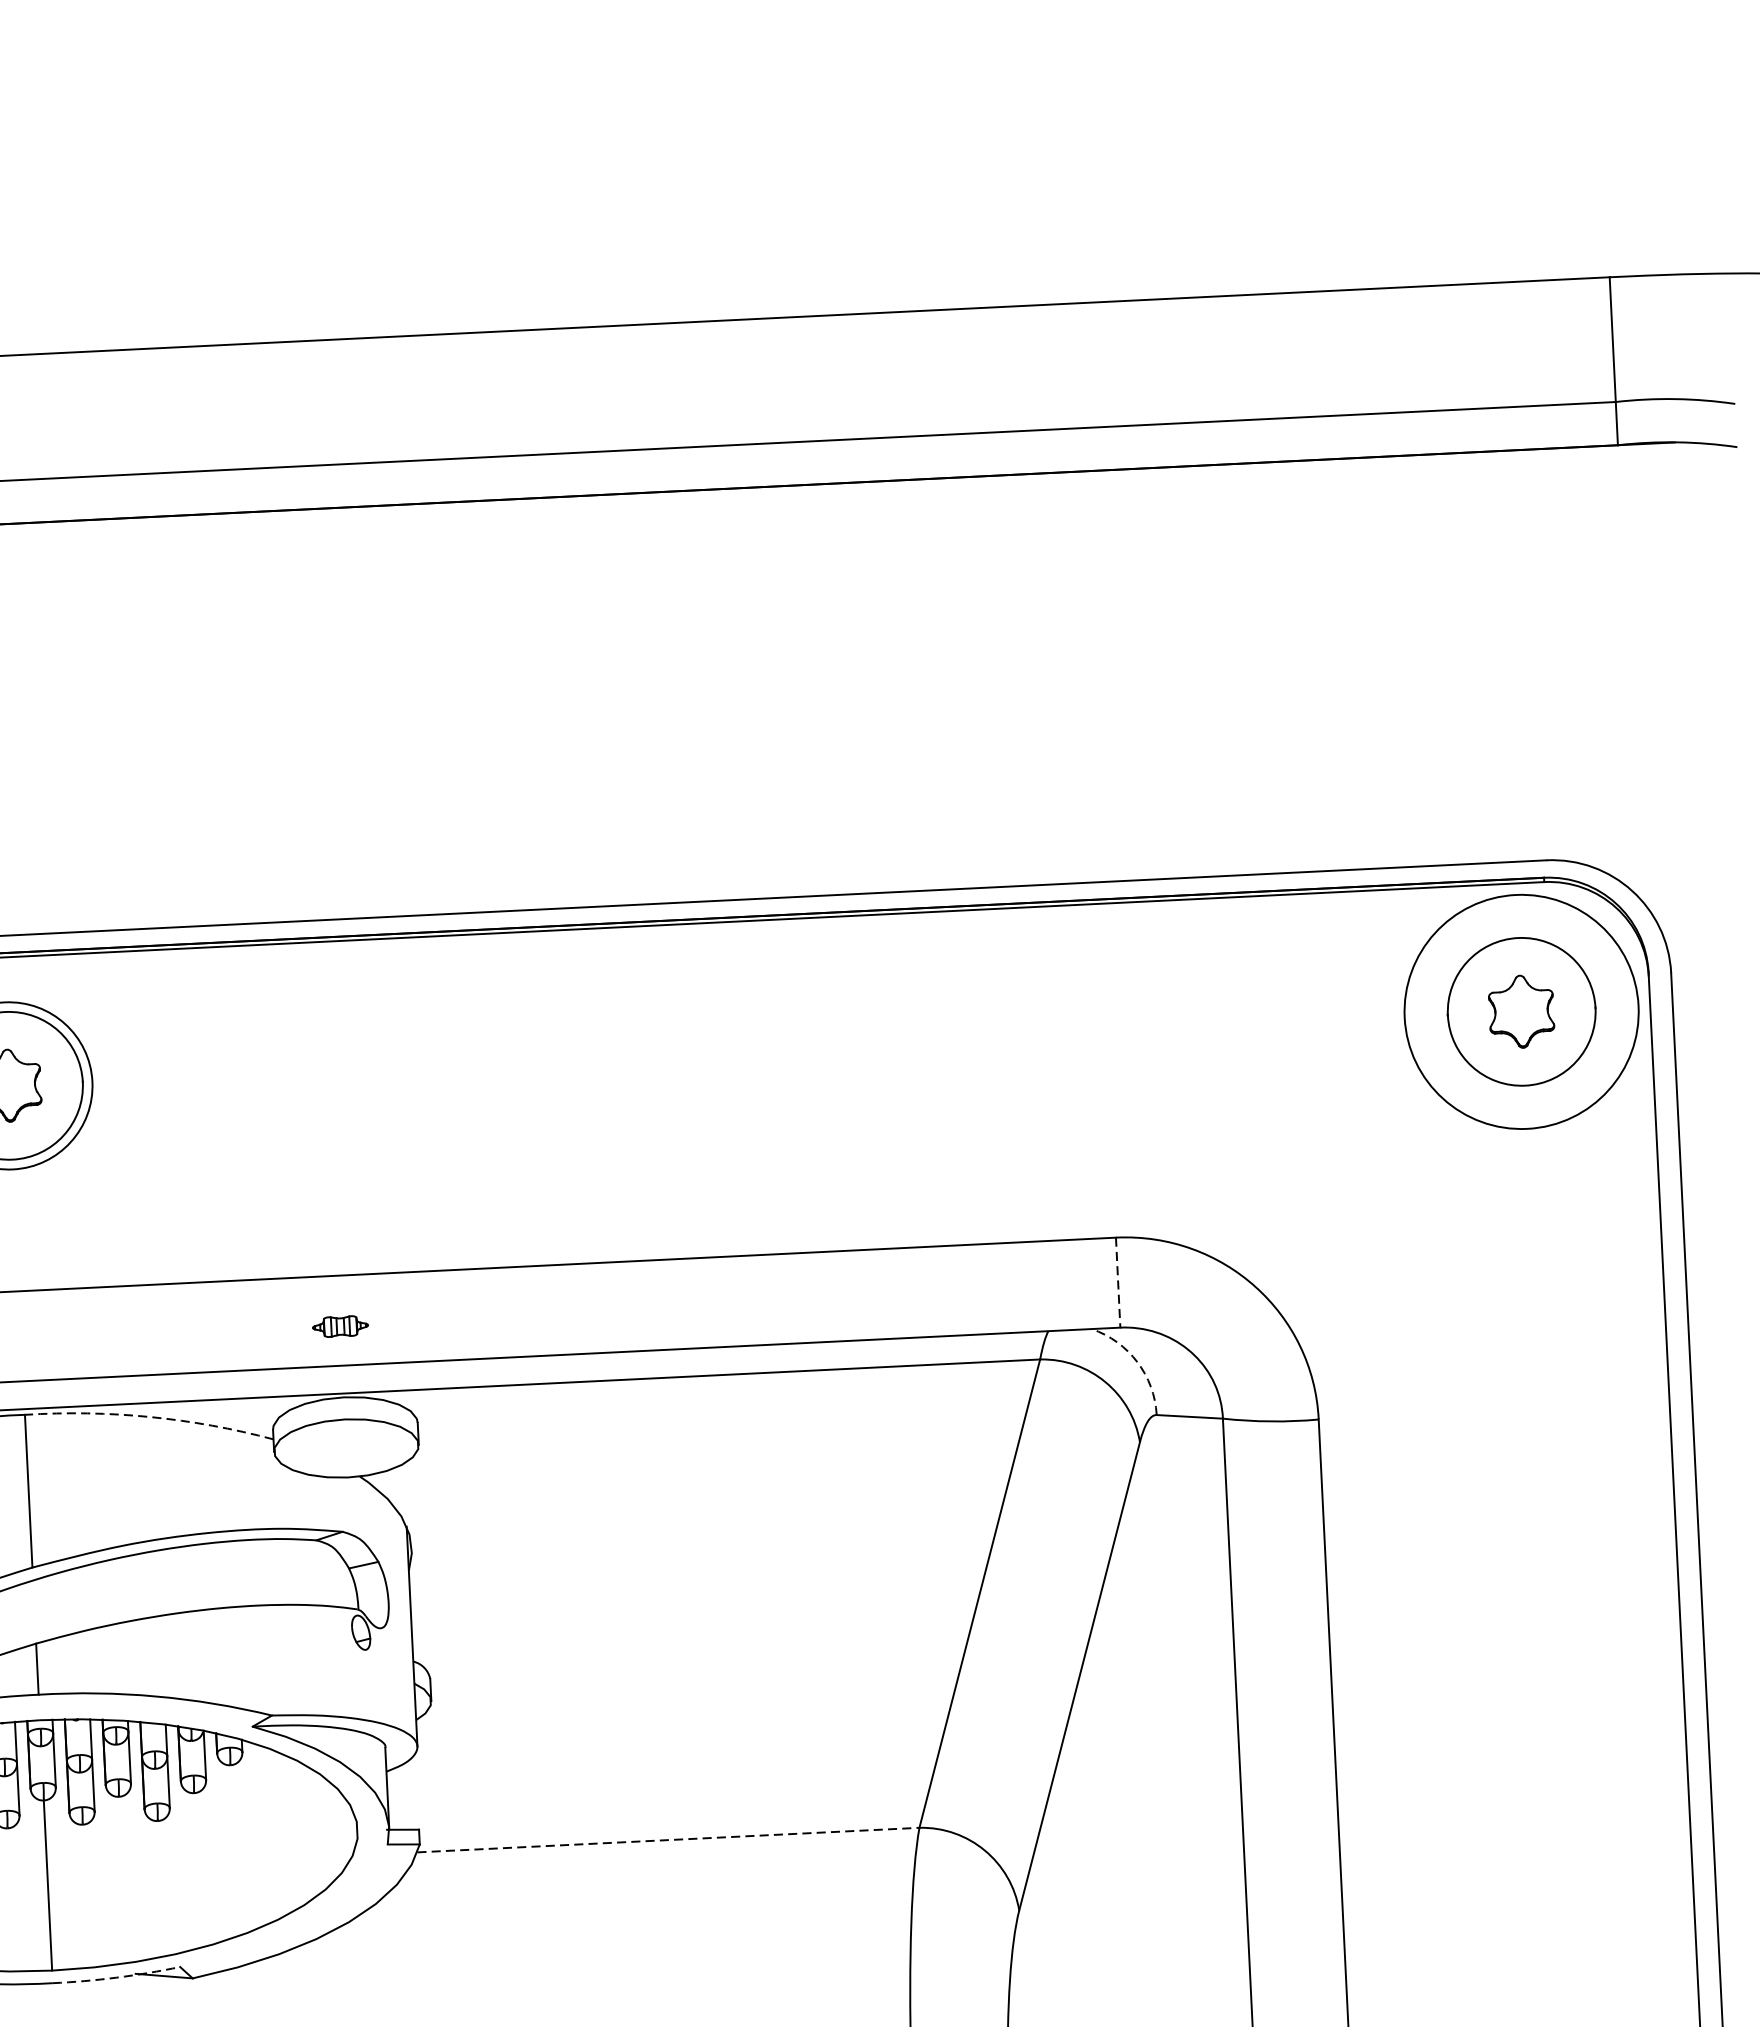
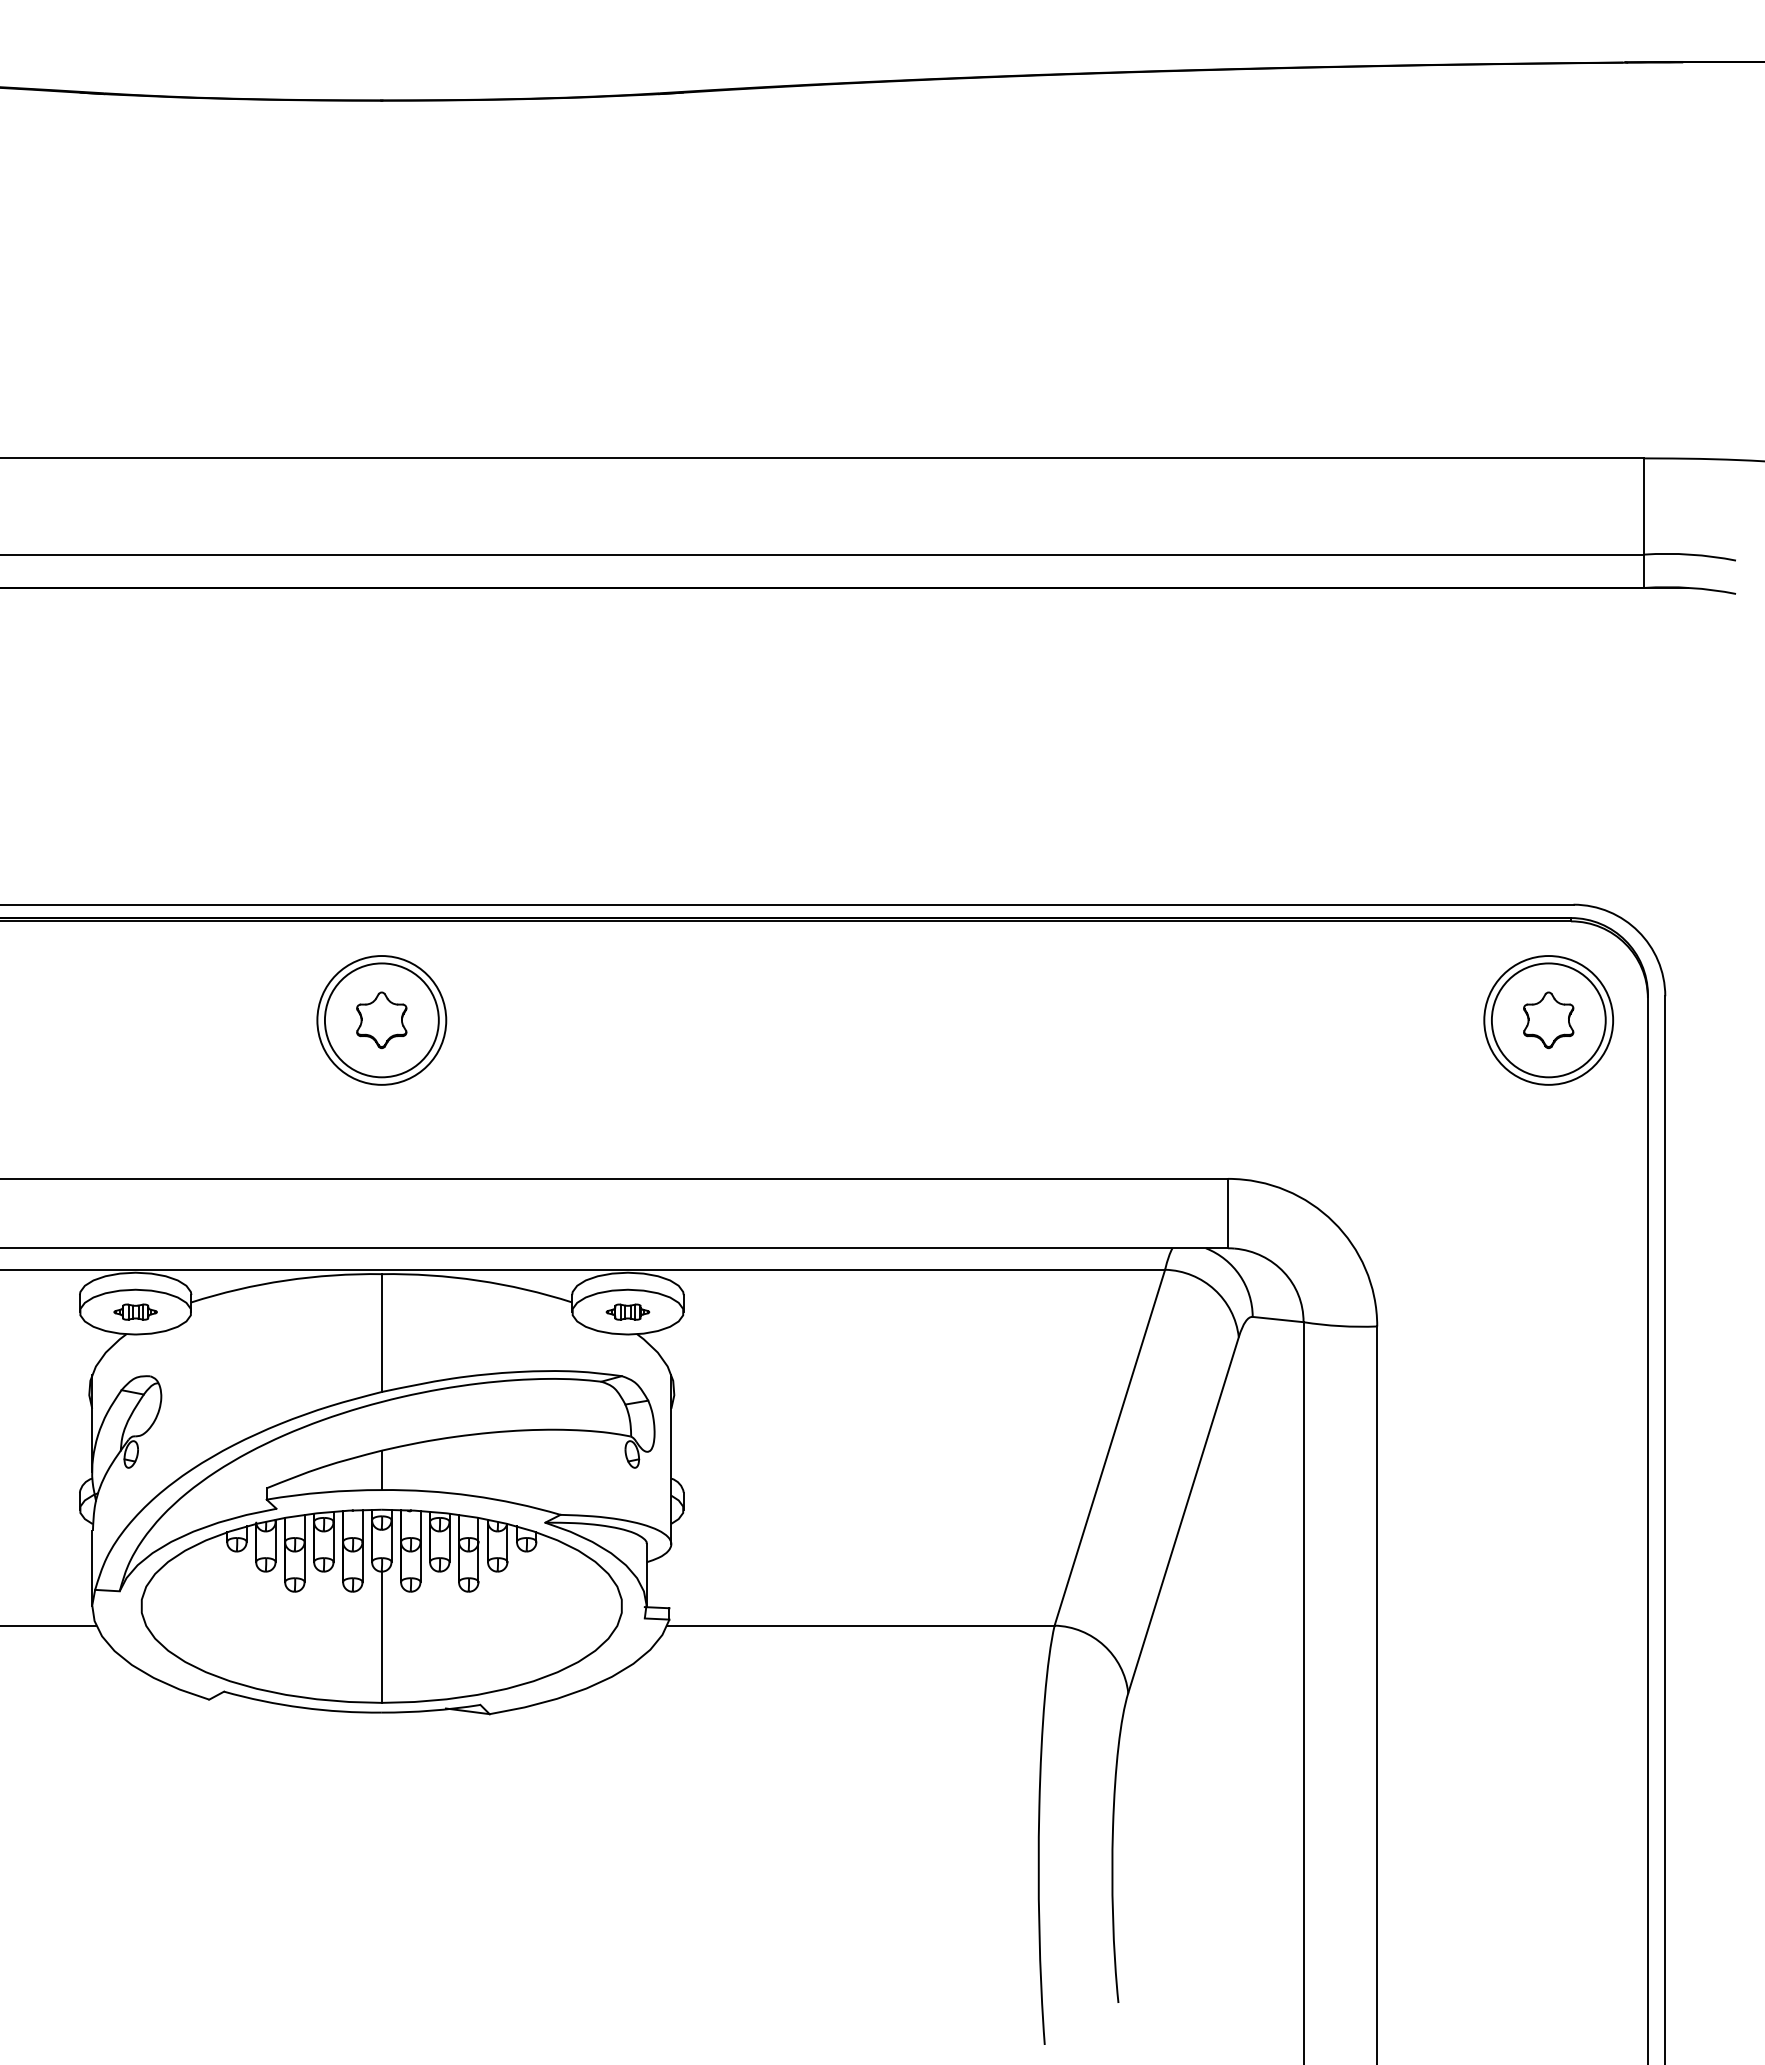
circle: (1521, 1012) -> (1548, 1020), size x0.71
line: (1118, 1282) -> (1228, 1213), dashed -> solid
part: (339, 1325) -> (627, 1311), moved
arc: (1136, 1362) -> (1239, 1275), dashed -> solid
arc: (150, 1416) -> (478, 1280), dashed -> solid
line: (667, 1839) -> (860, 1625), dashed -> solid
arc: (117, 1977) -> (431, 1710), dashed -> solid

